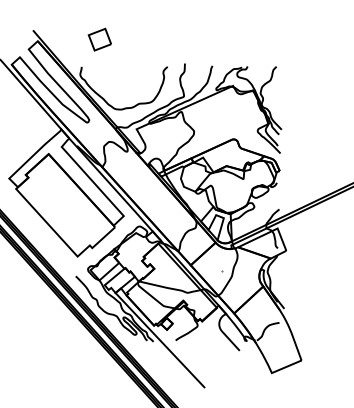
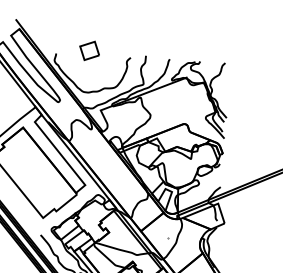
part: (99, 39) -> (89, 50), moved

